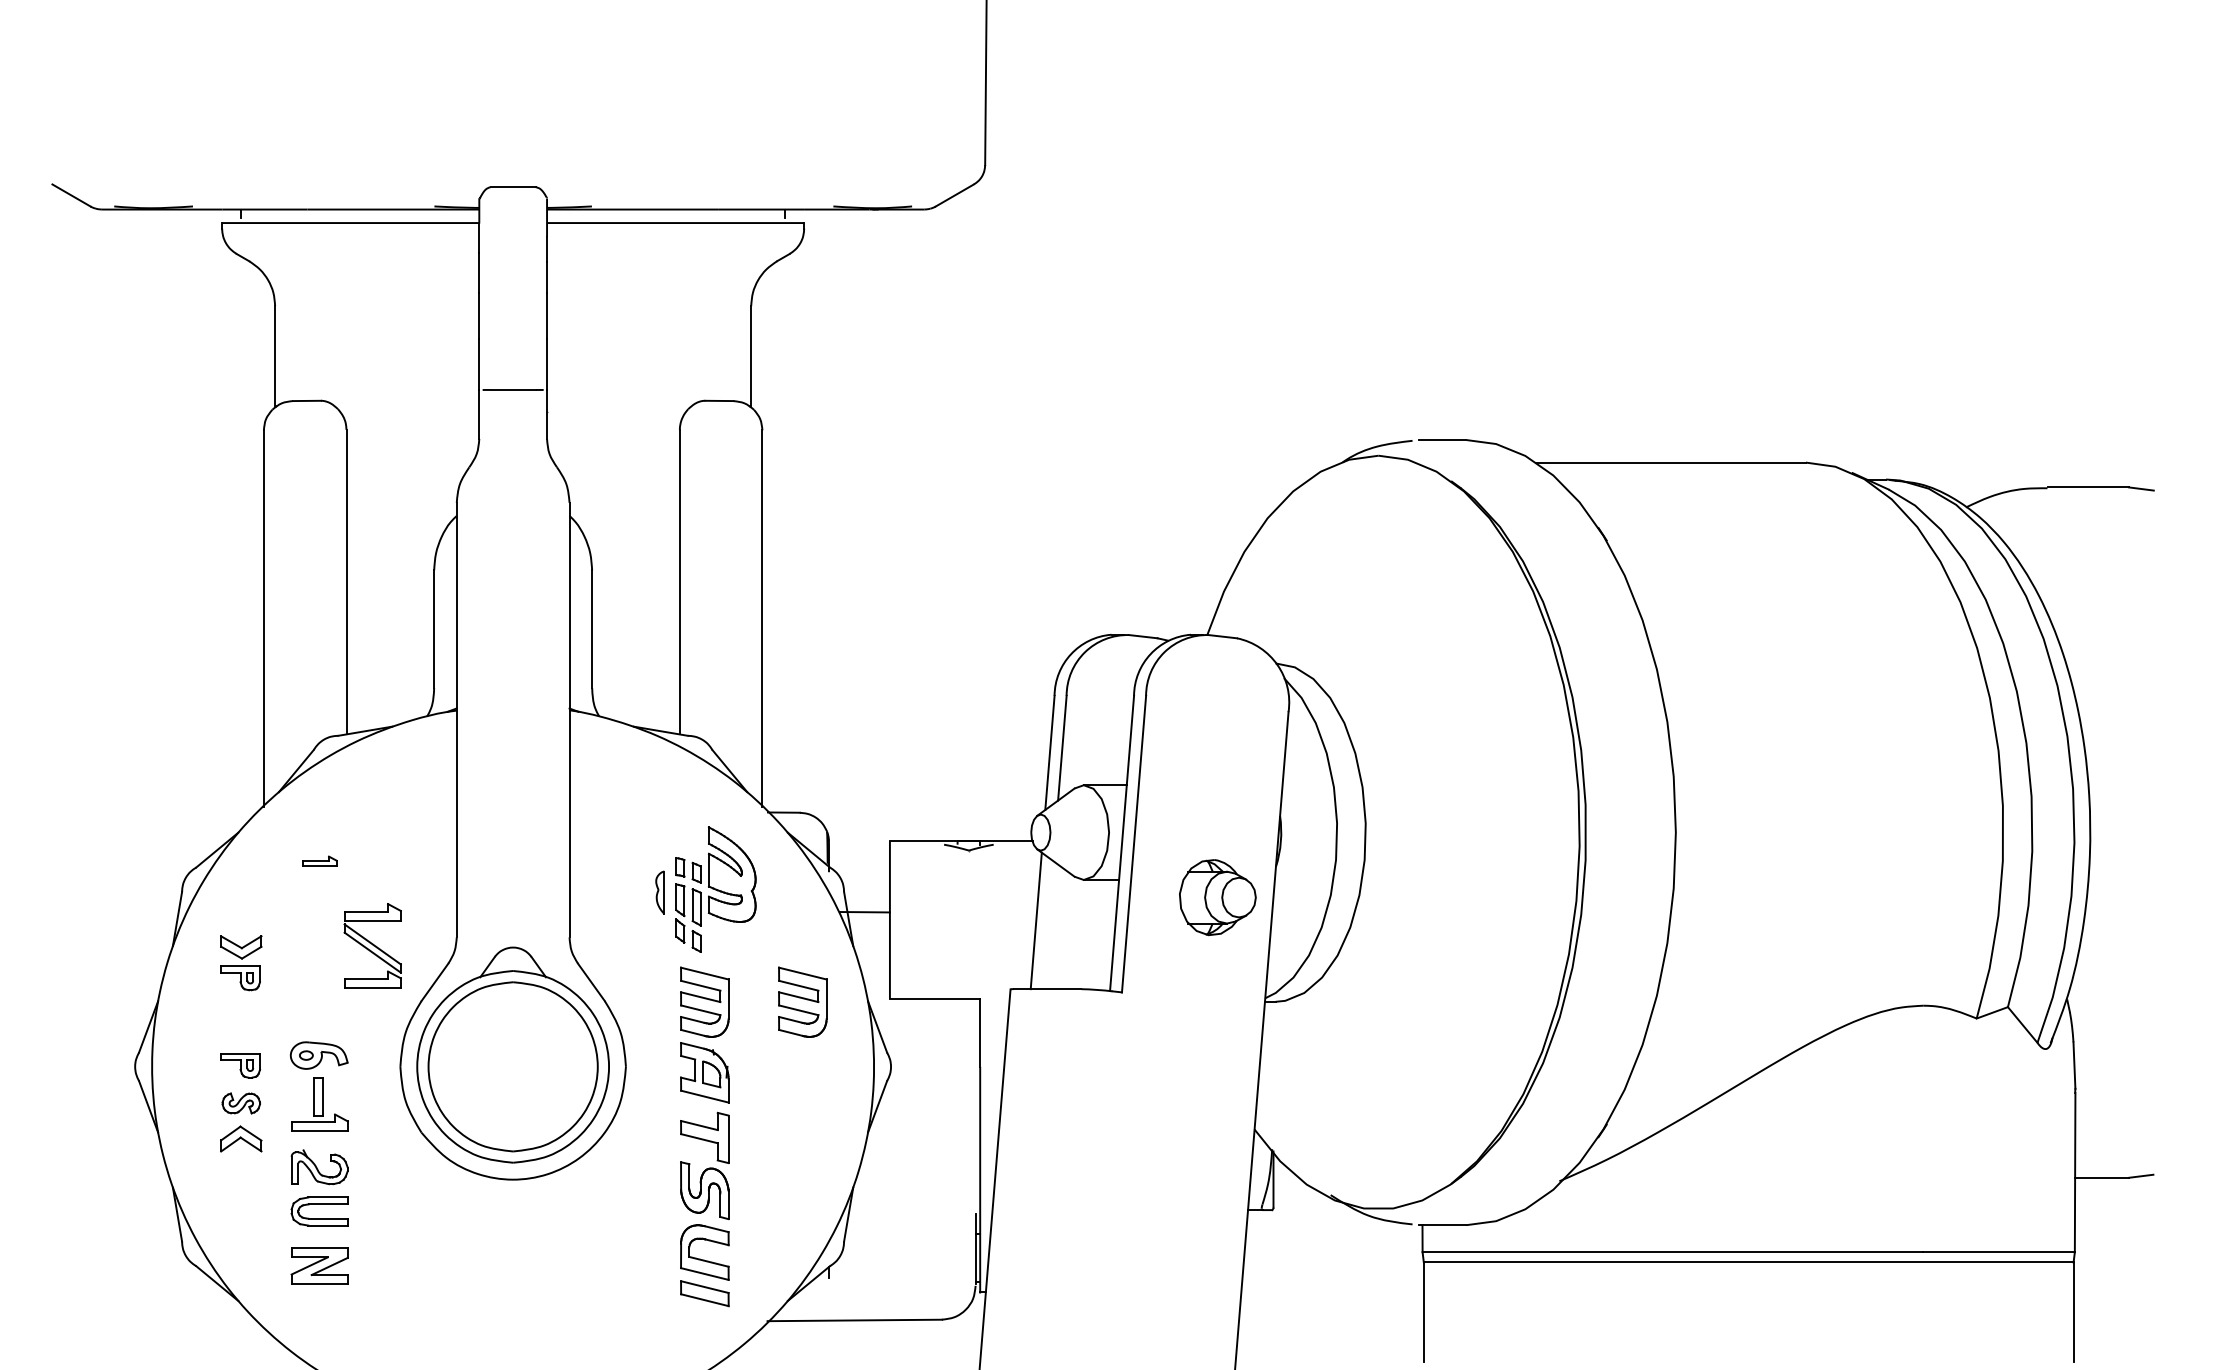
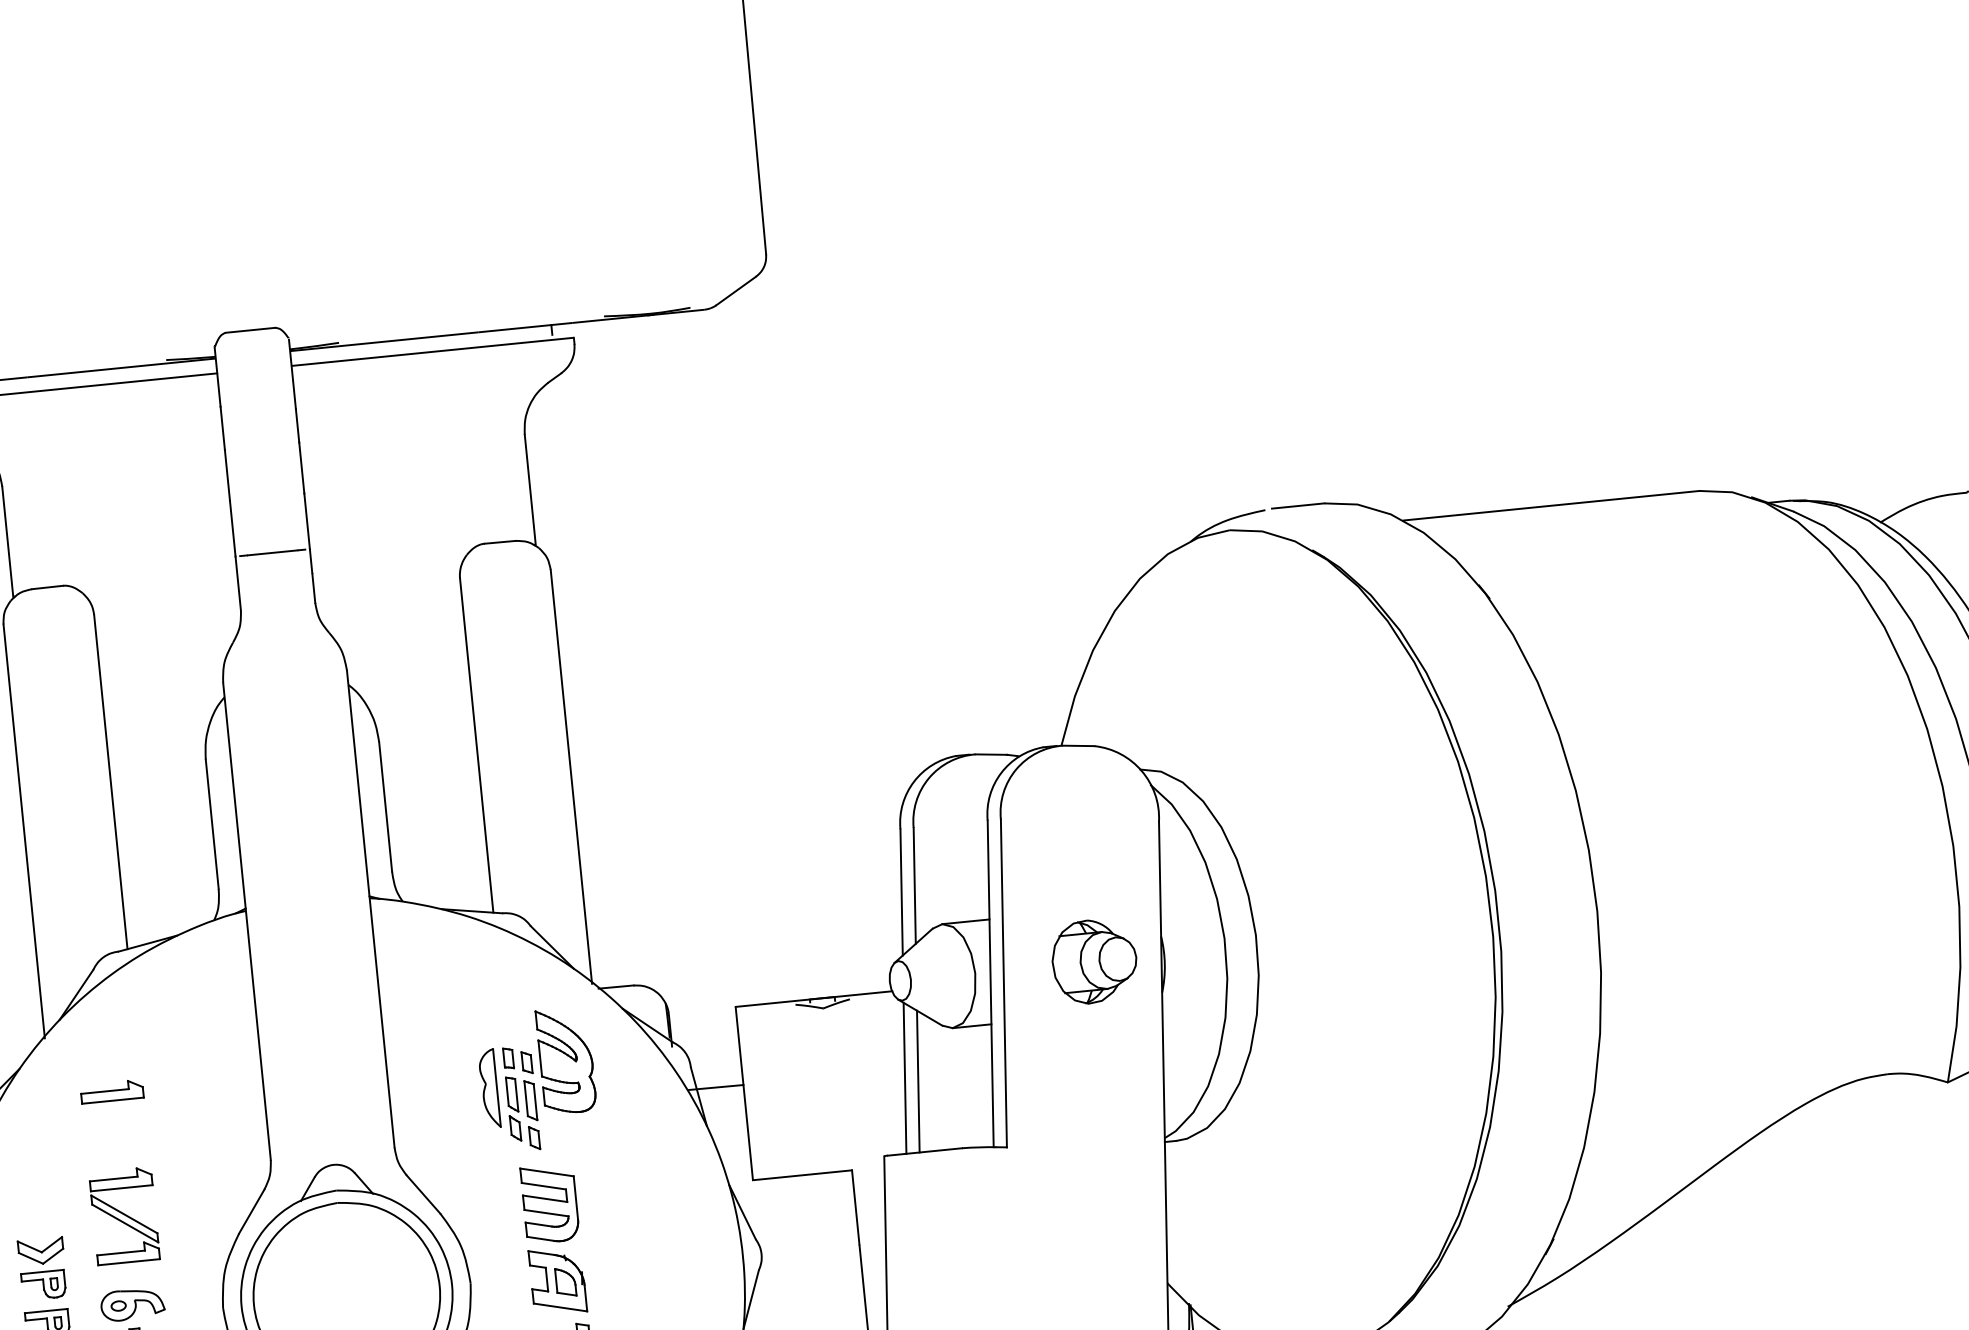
part: (319, 861) -> (111, 1091), size x1.67
part: (659, 892) -> (488, 1088), size x1.67
part: (1217, 897) -> (1094, 961), moved
line: (1047, 925) -> (917, 1082), added
part: (372, 945) -> (124, 1215), moved
part: (241, 963) -> (43, 1269), moved
part: (802, 1001) -> (657, 1192), removed

